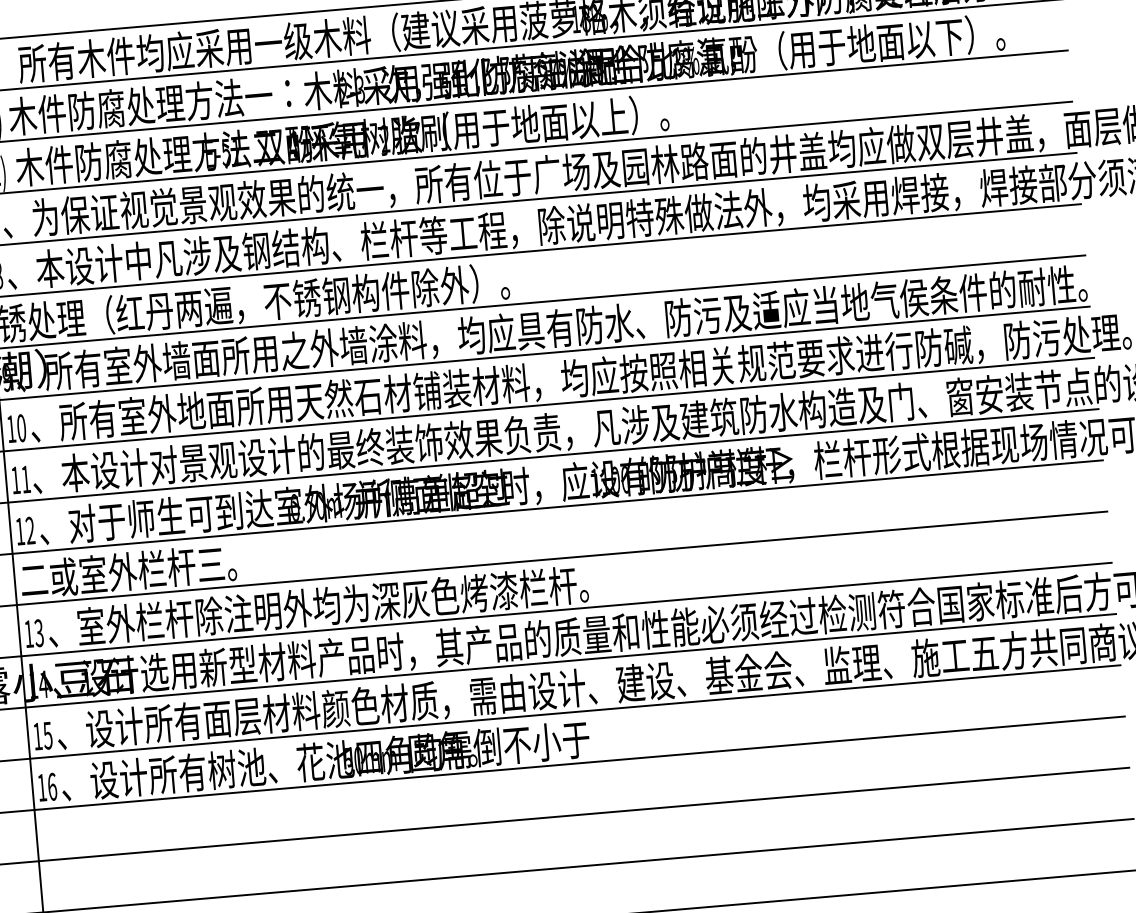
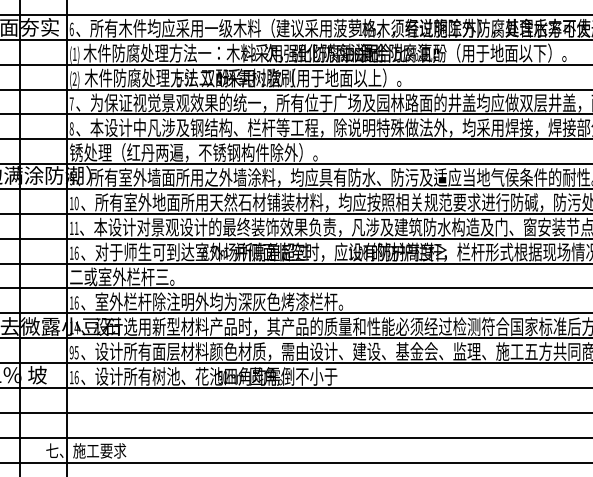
text: (29, 529) -> (76, 252), 12 -> 16
text: (38, 632) -> (76, 302), 13 -> 16
text: (37, 736) -> (71, 352), 15 -> 95

